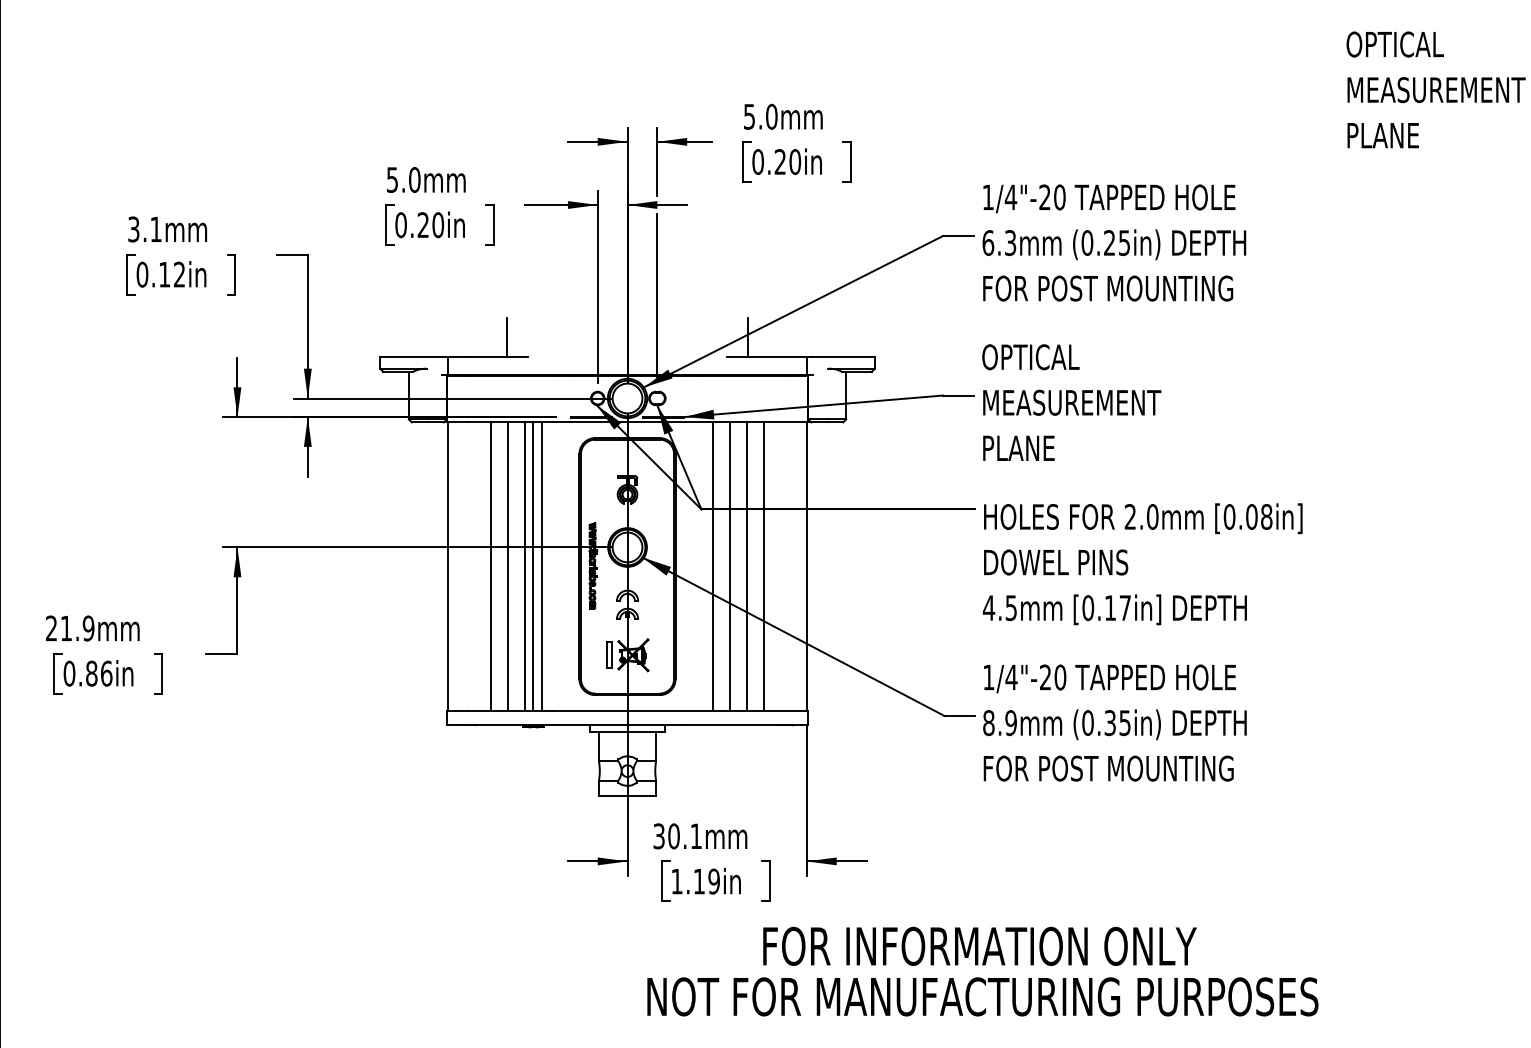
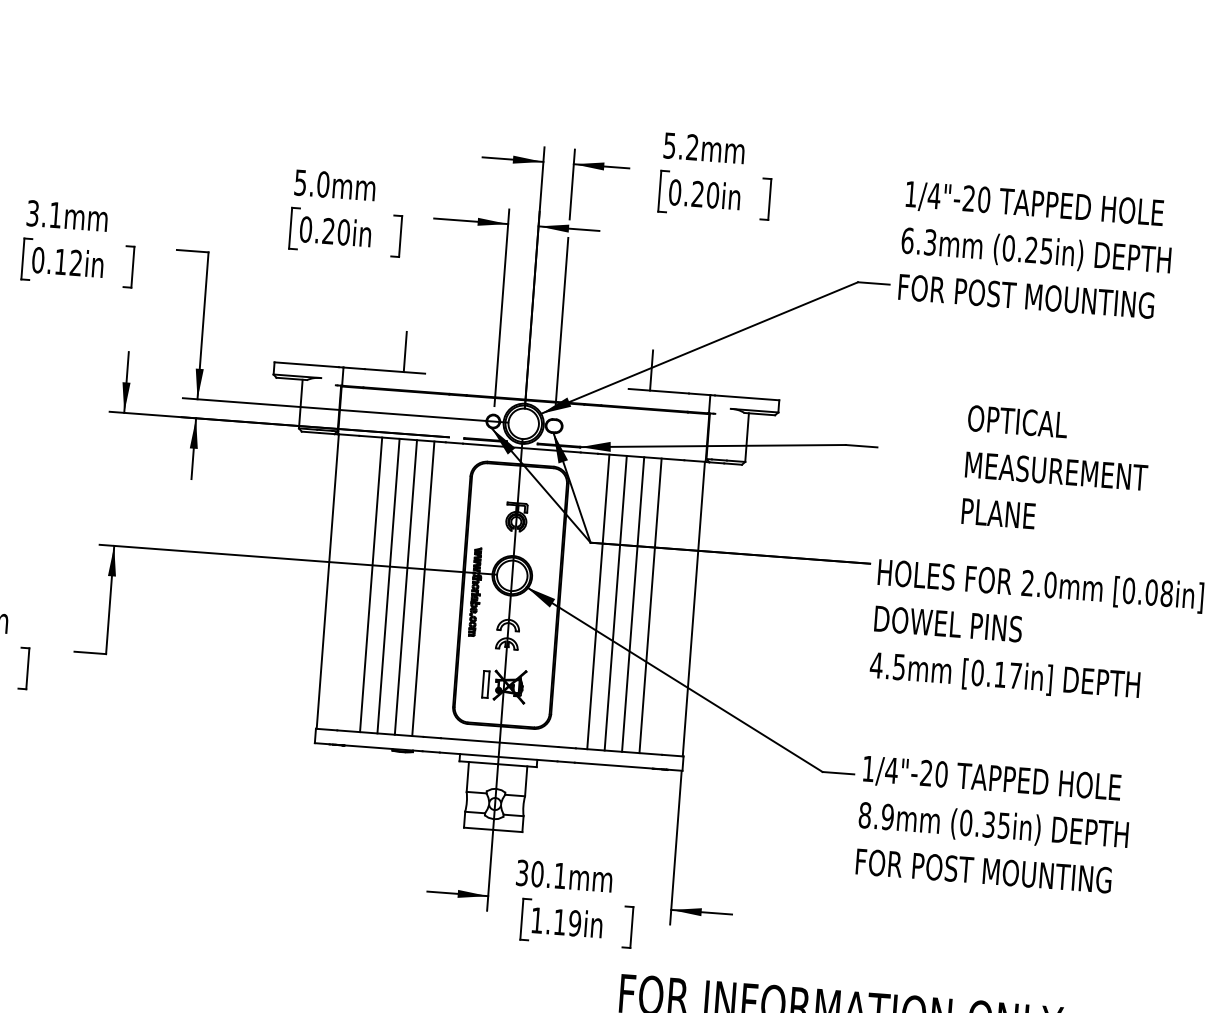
text: (771, 116) -> (692, 147), 5.0mm -> 5.2mm
text: (1114, 242) -> (1036, 249), moved
text: (1071, 402) -> (1055, 471), moved
line: (532, 566) -> (413, 587), removed
text: (1114, 722) -> (993, 824), moved

